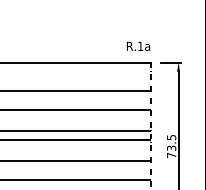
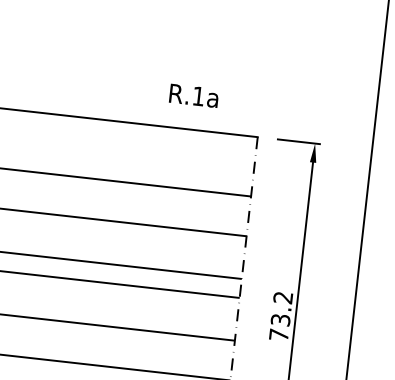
text: (138, 45) -> (194, 94), moved
text: (171, 137) -> (282, 297), 73.5 -> 73.2

